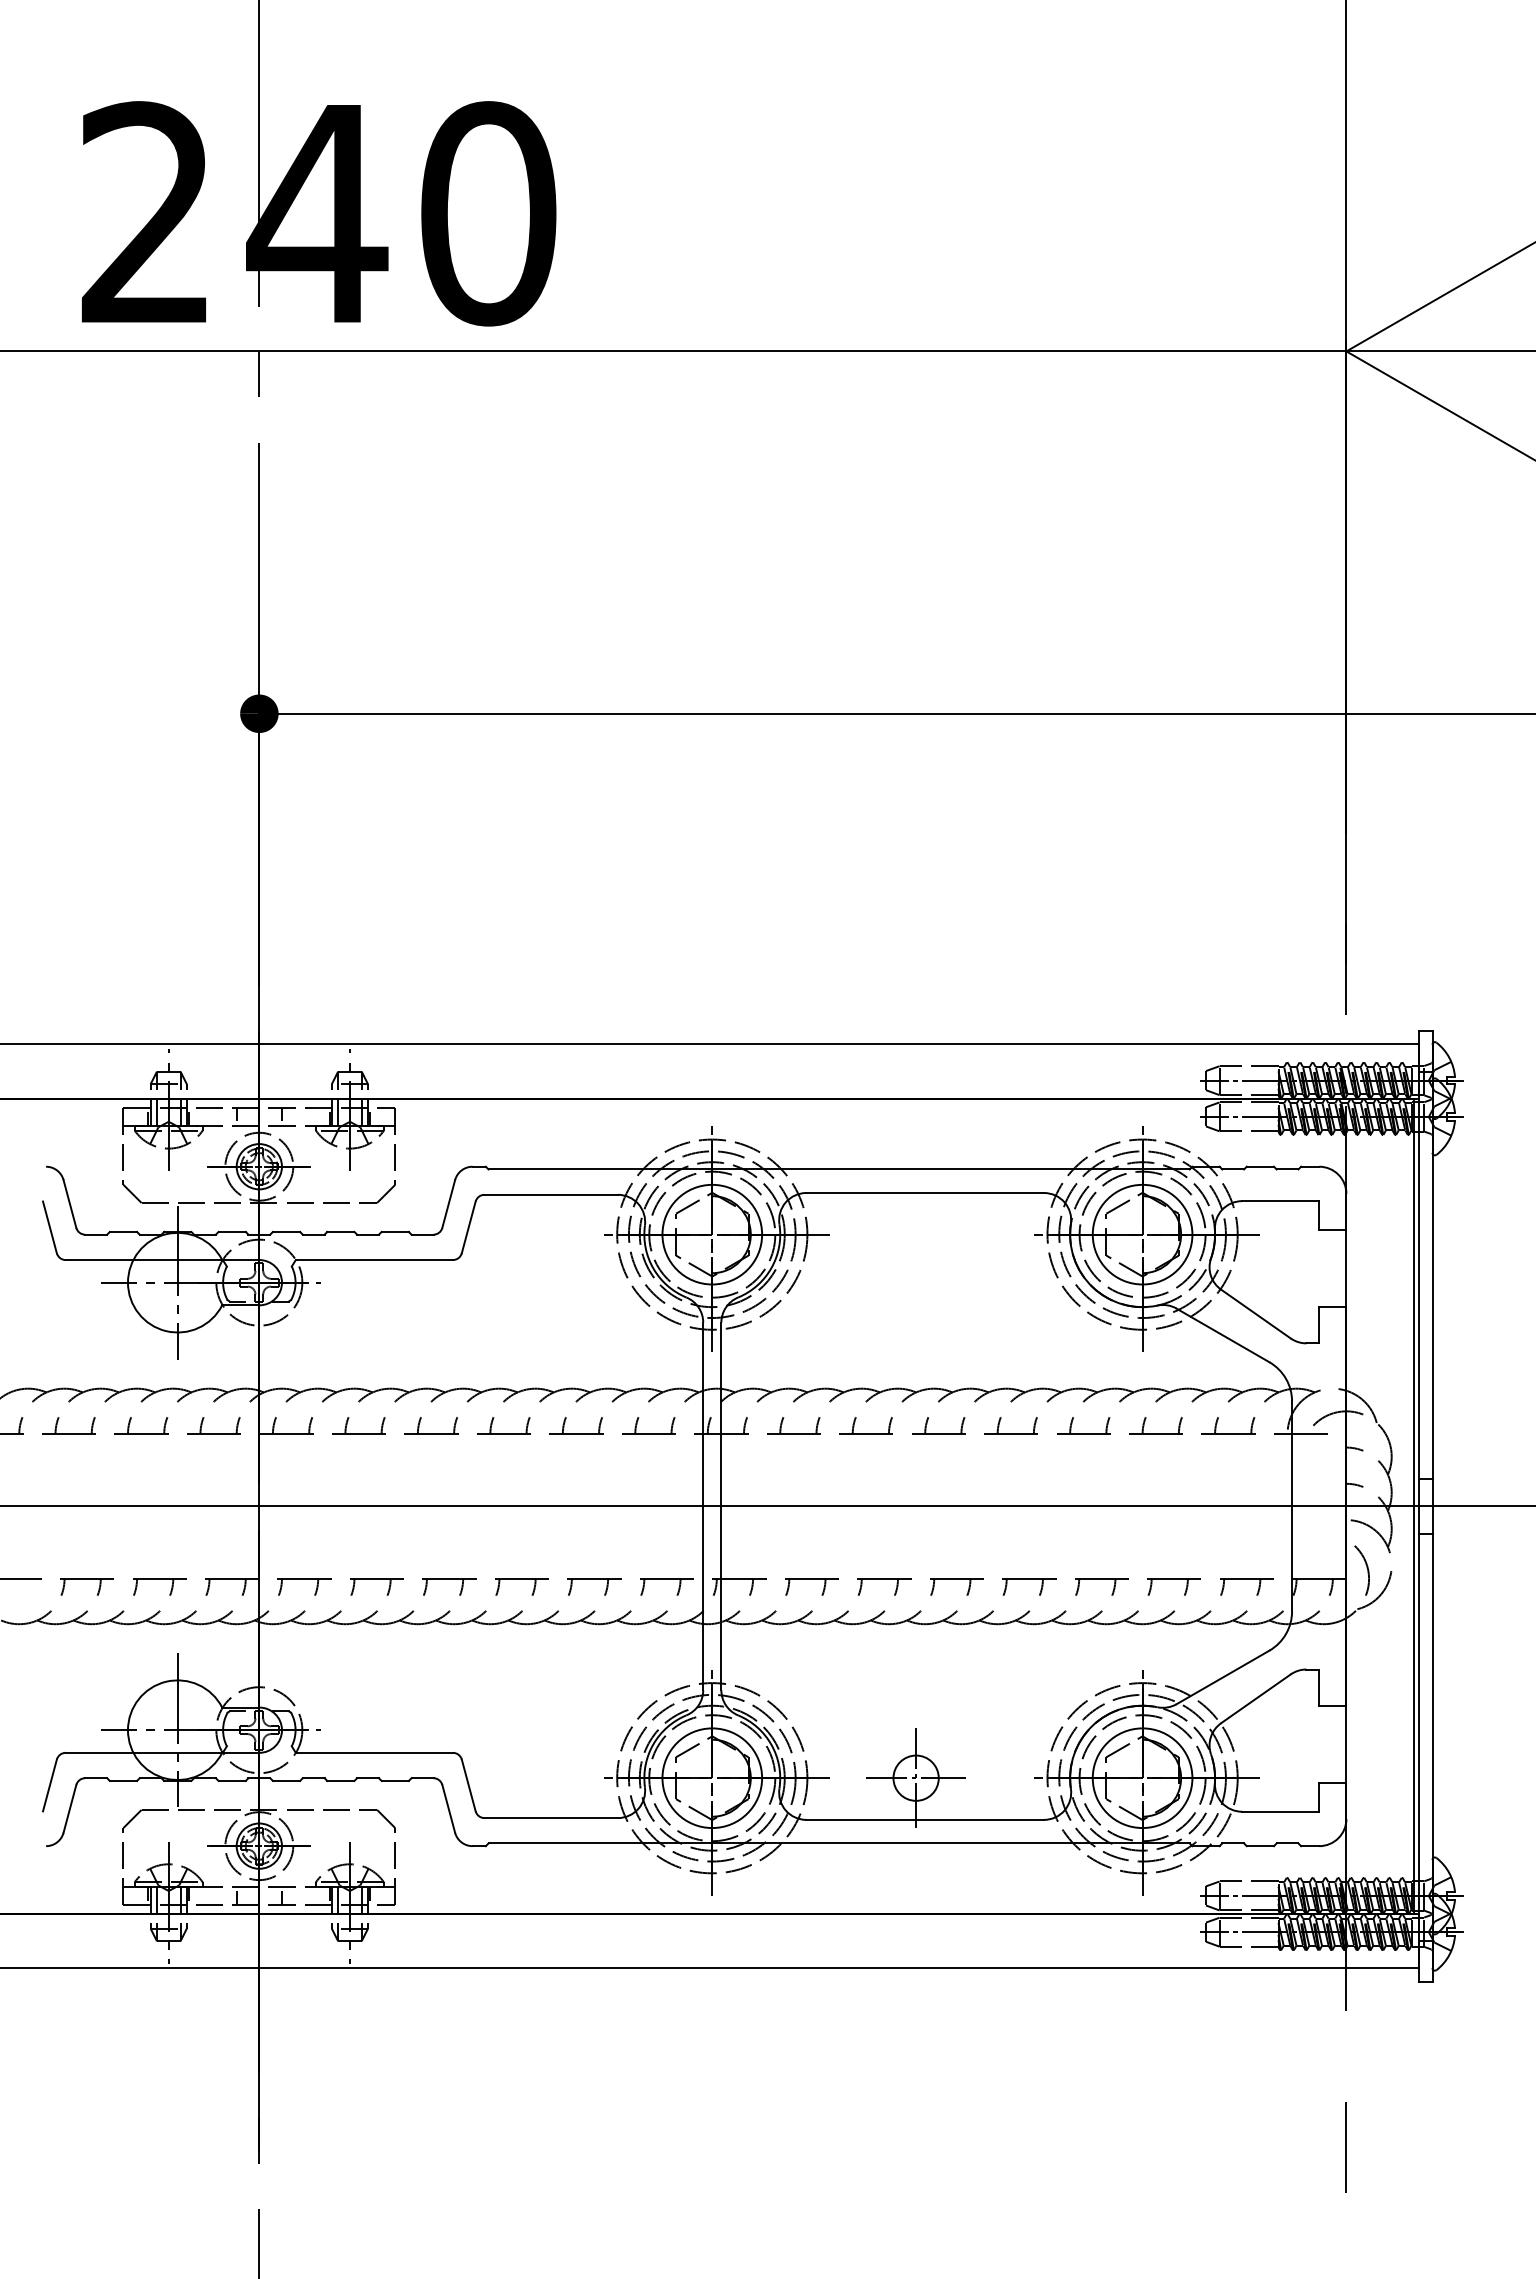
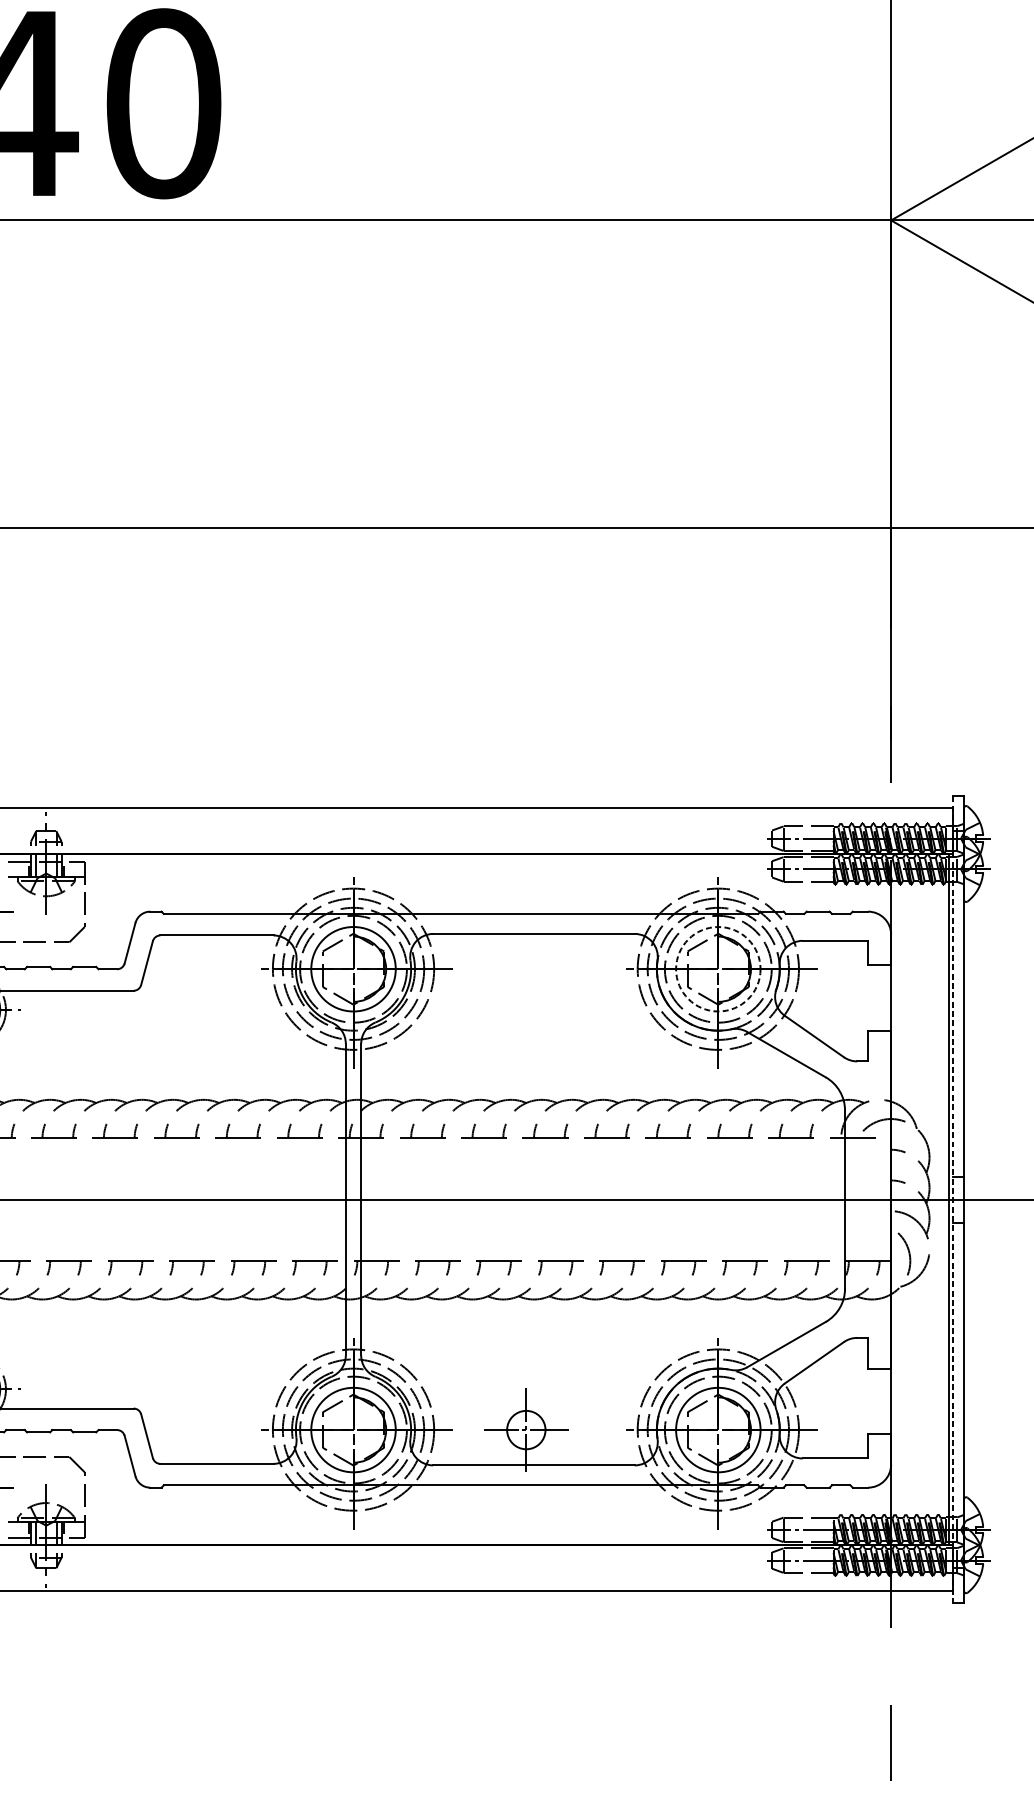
circle: (1142, 1234) -> (718, 969), solid -> dashed
line: (1418, 1506) -> (952, 1199), solid -> dashed

